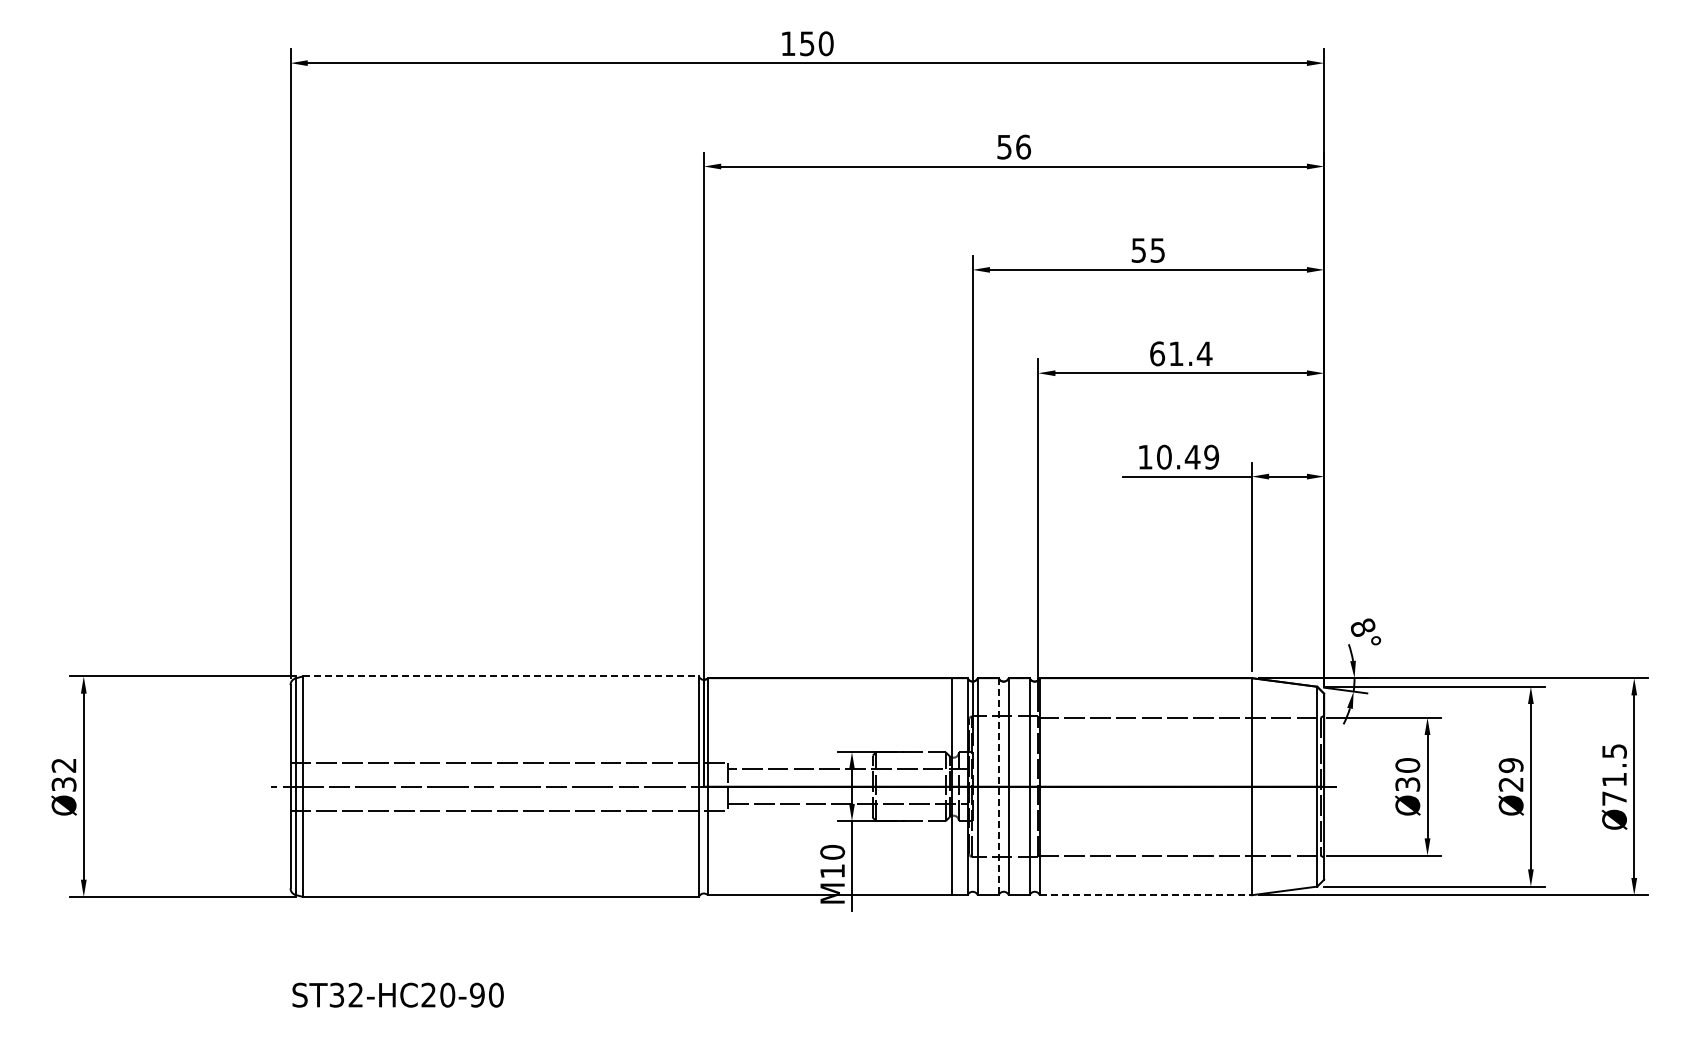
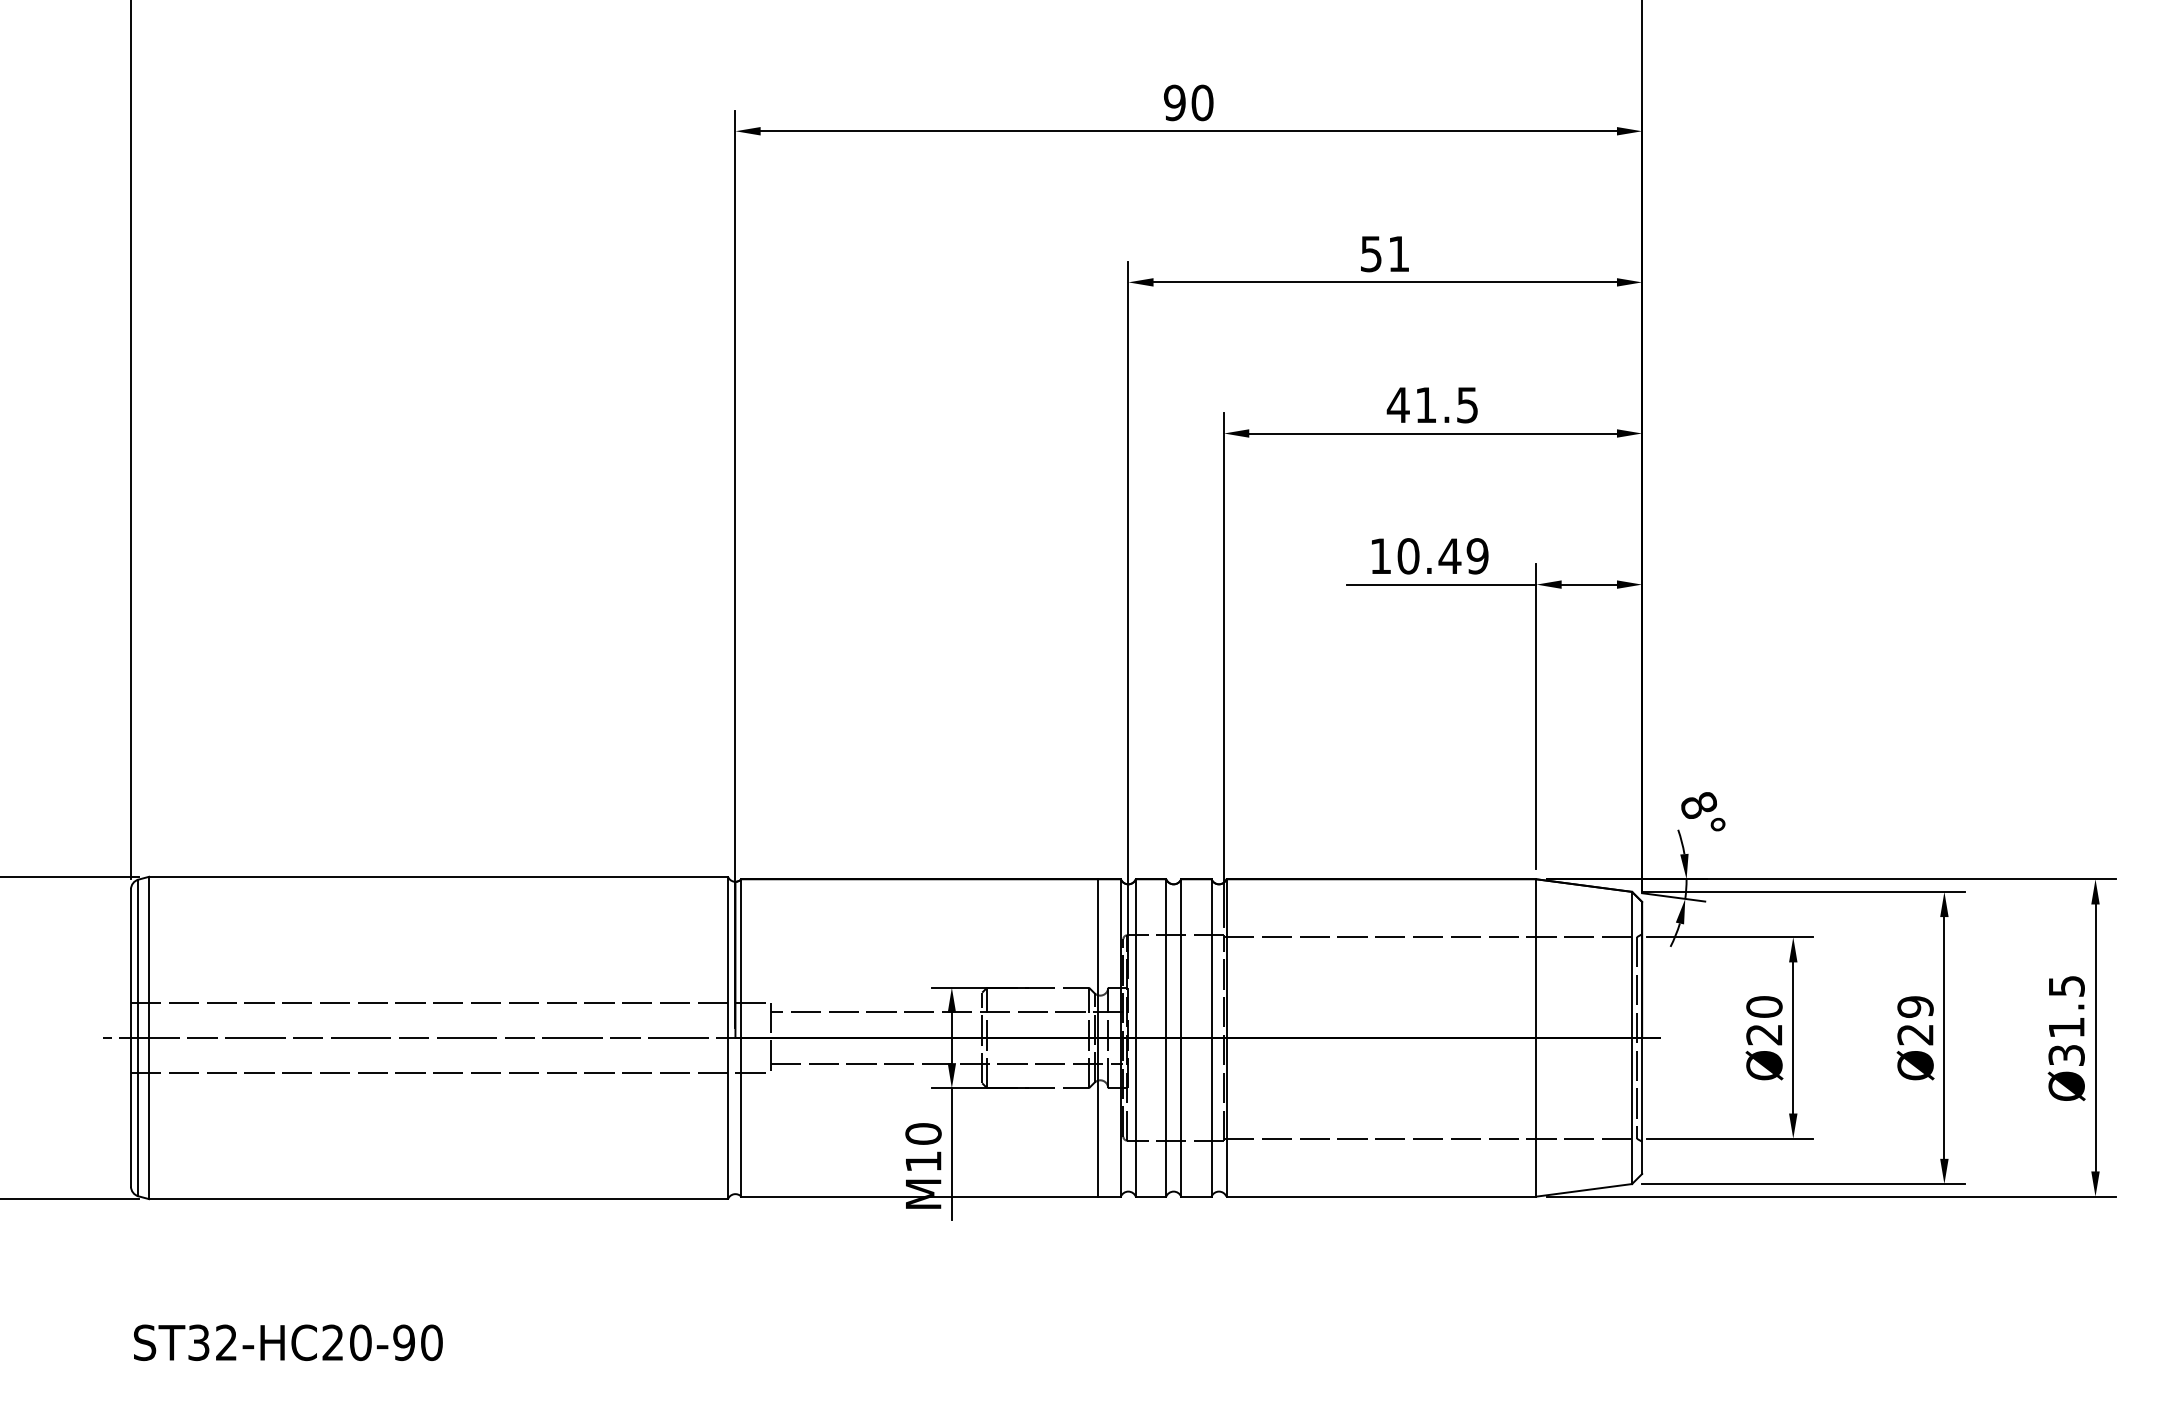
text: (1014, 146) -> (1189, 102), 56 -> 90
text: (1157, 250) -> (1398, 254), 55 -> 51
text: (1180, 353) -> (1432, 404), 61.4 -> 41.5
line: (500, 676) -> (437, 876), dashed -> solid
text: (1407, 784) -> (1764, 1034), Ø30 -> Ø20
line: (998, 786) -> (1166, 1037), dashed -> solid
text: (1614, 798) -> (2066, 1055), Ø71.5 -> Ø31.5
line: (1145, 895) -> (1380, 1197), dashed -> solid

